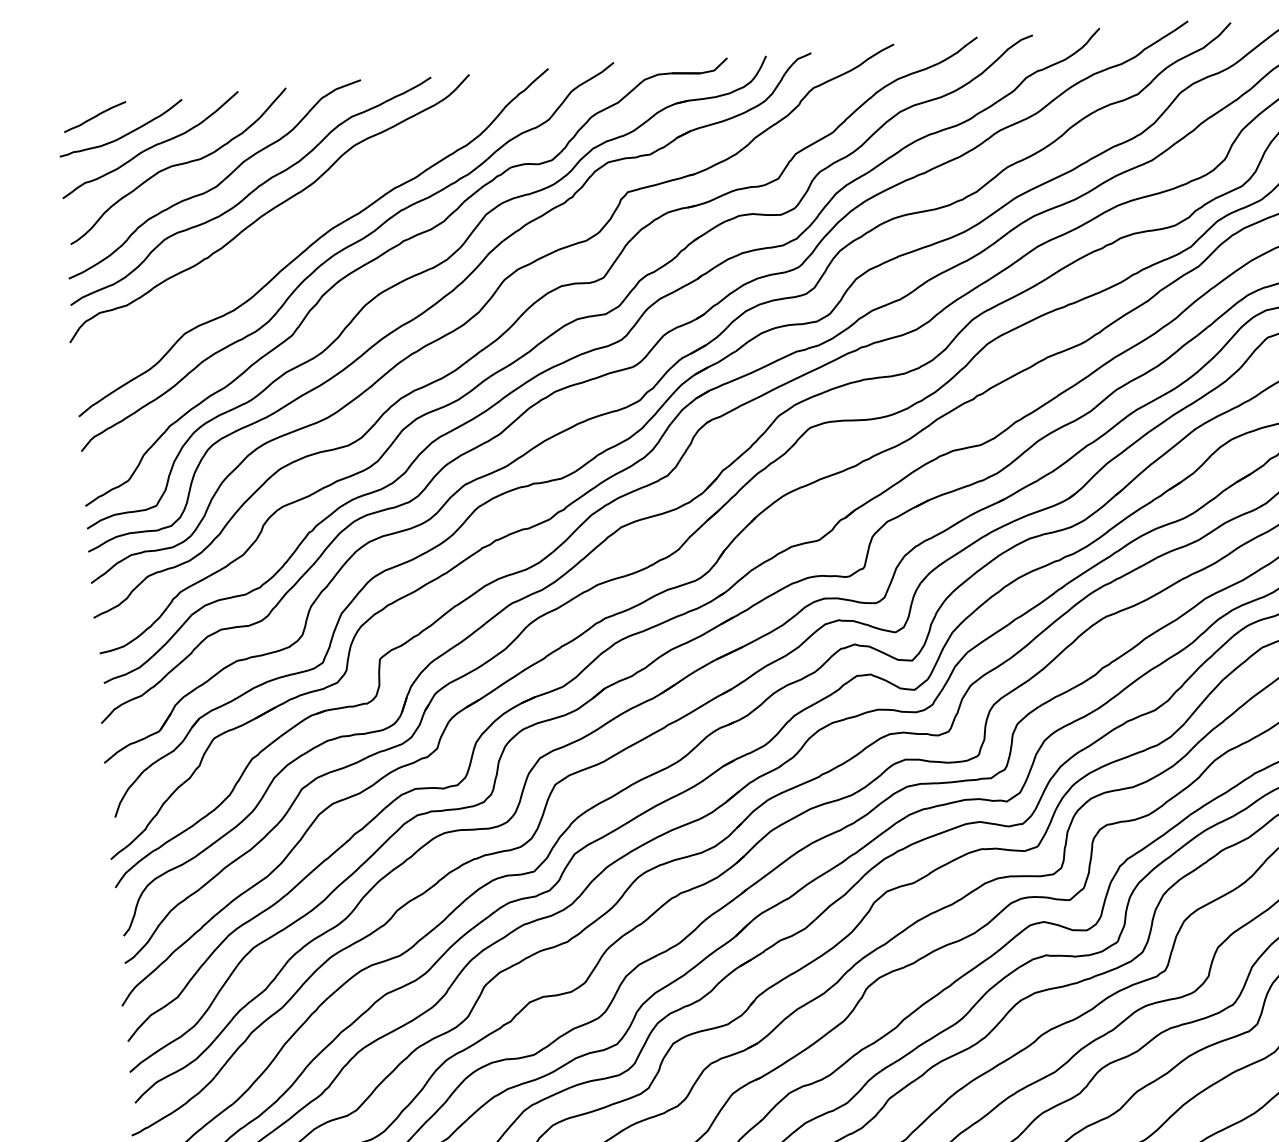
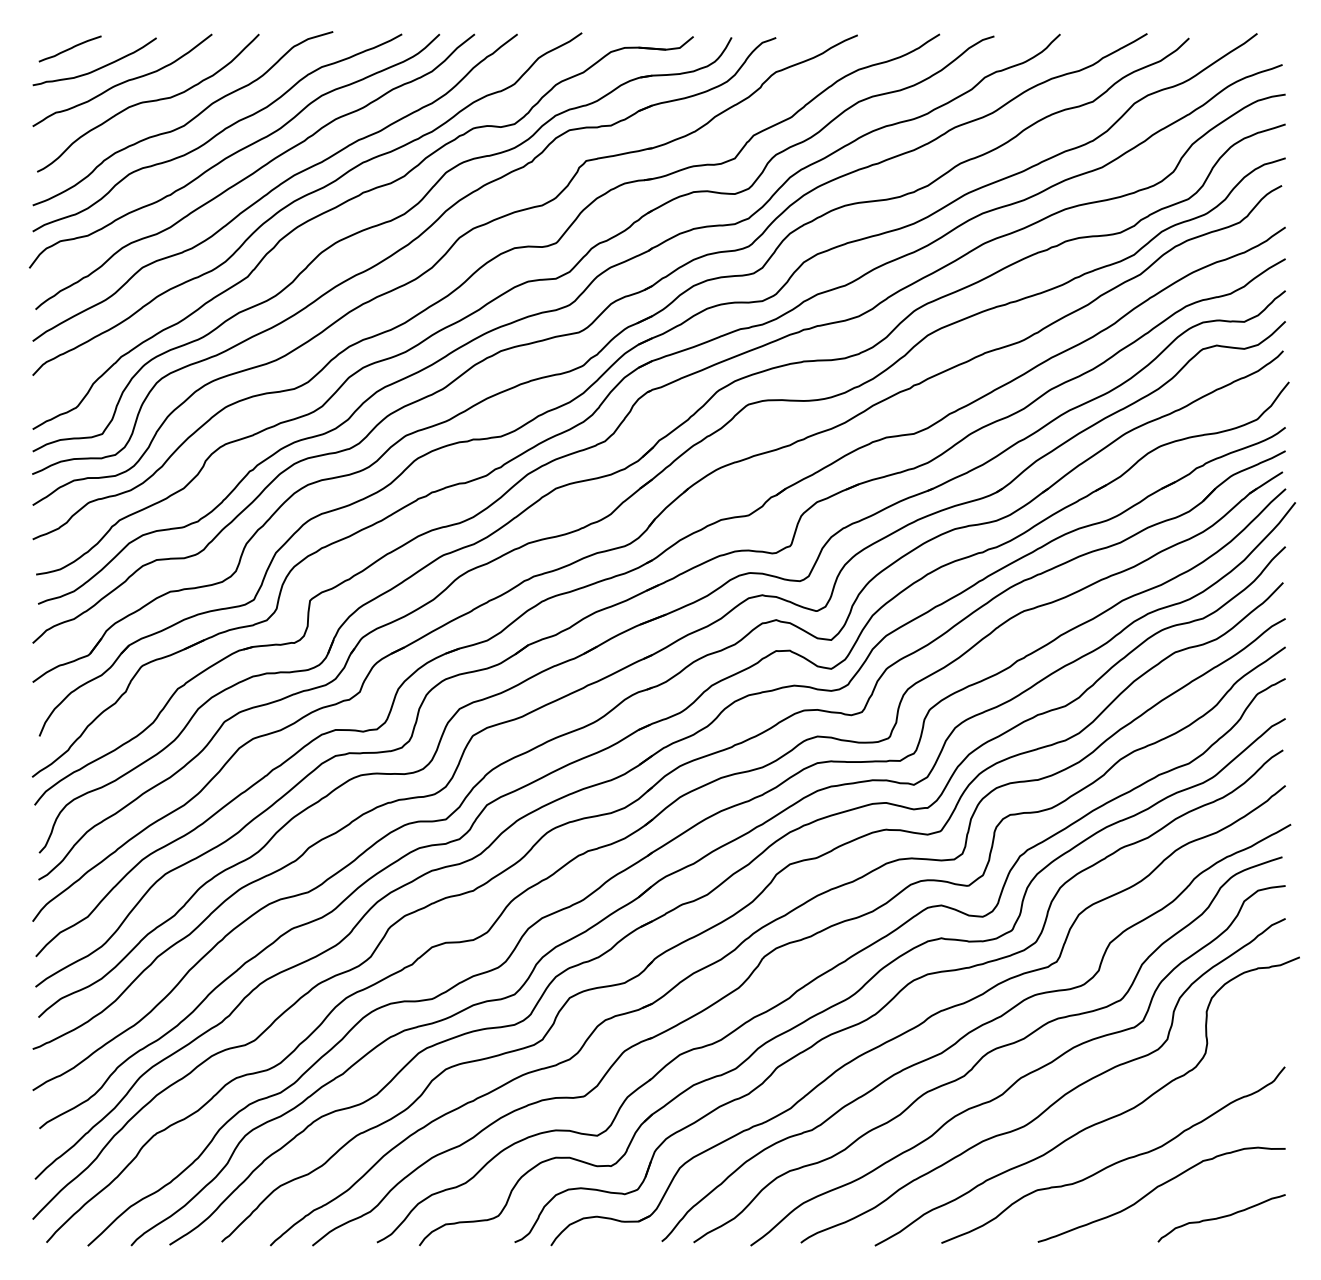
curve: (292, 227) -> (255, 171), added

